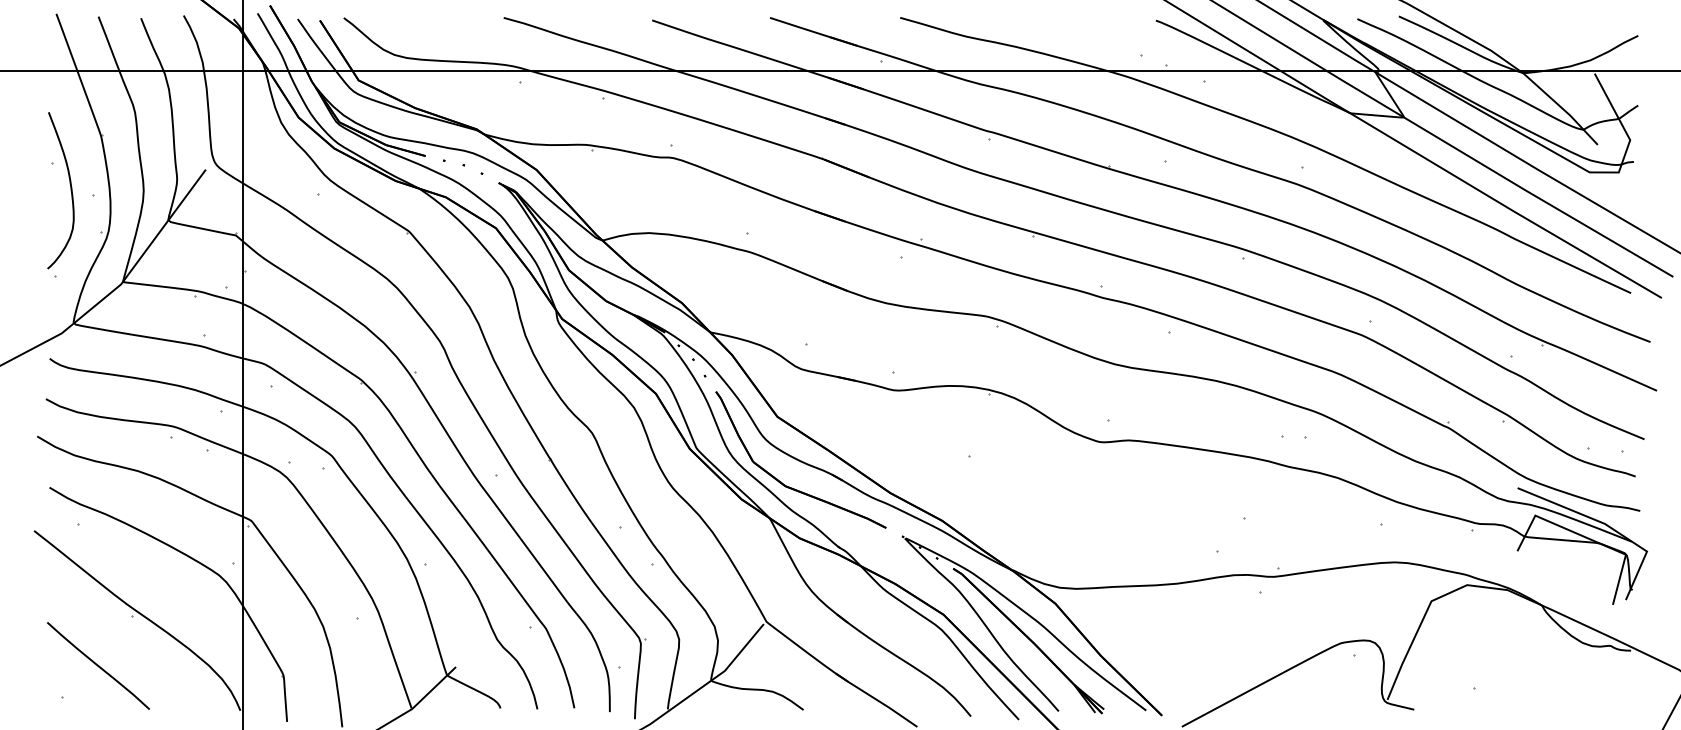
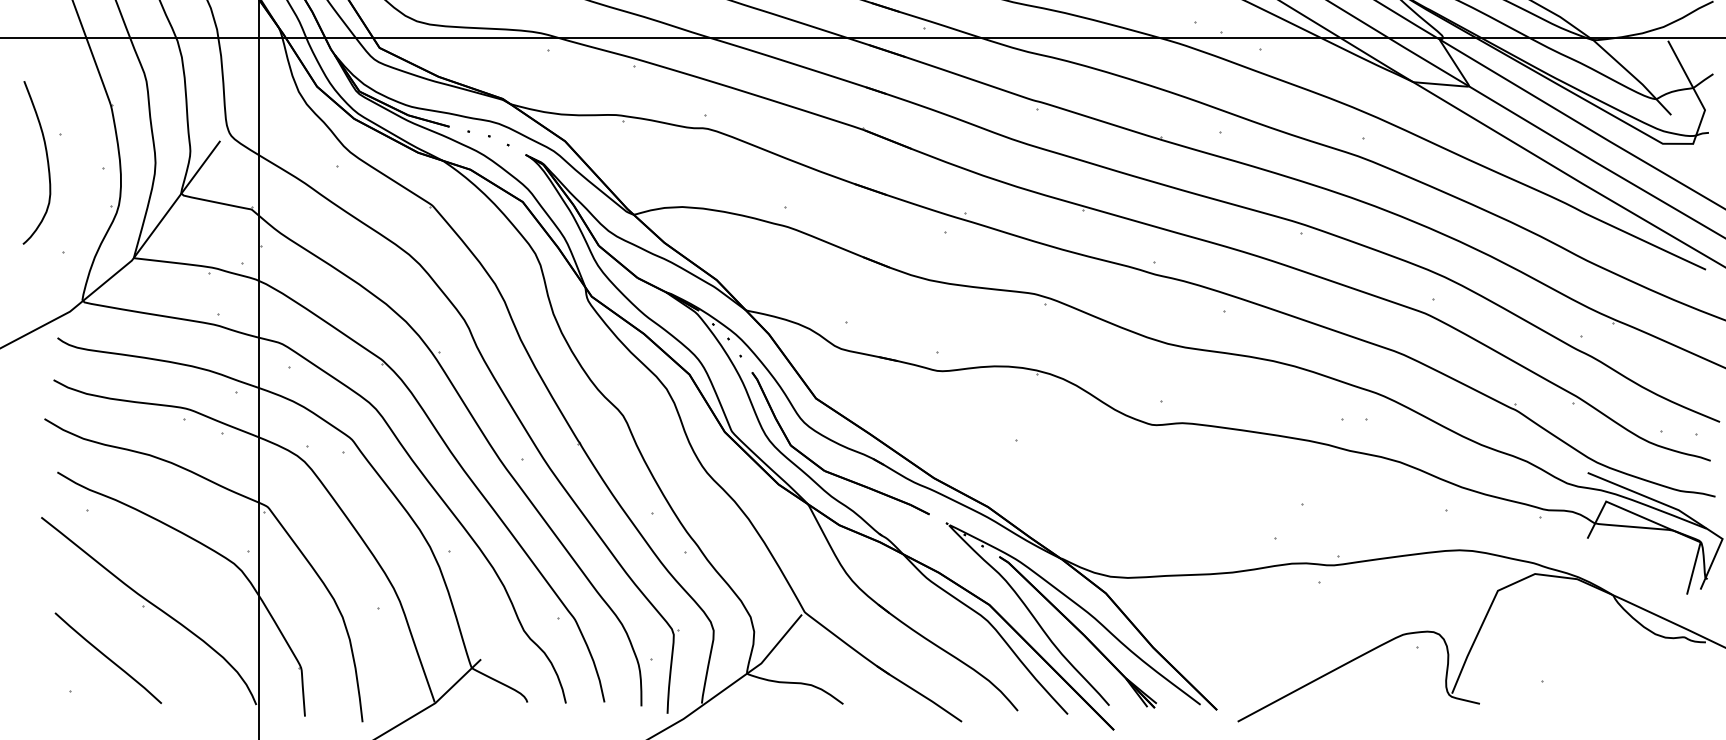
curve: (70, 190) -> (46, 162), moved

